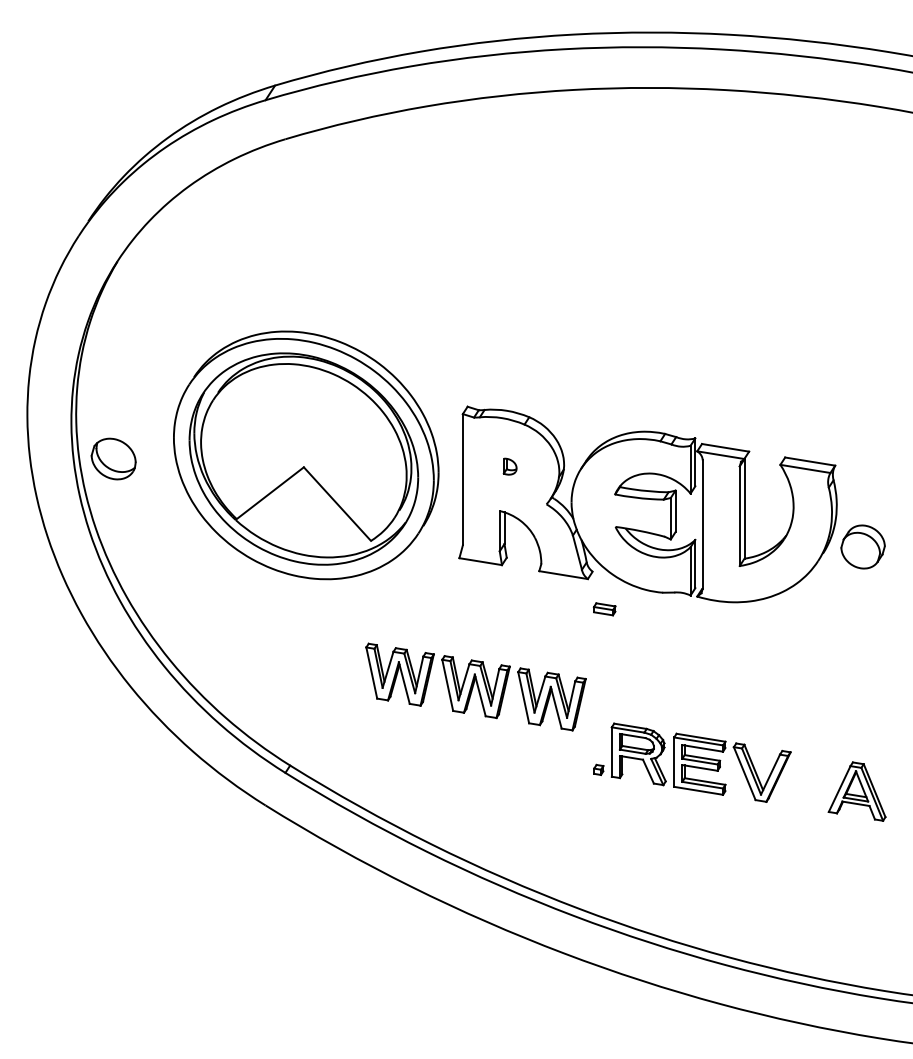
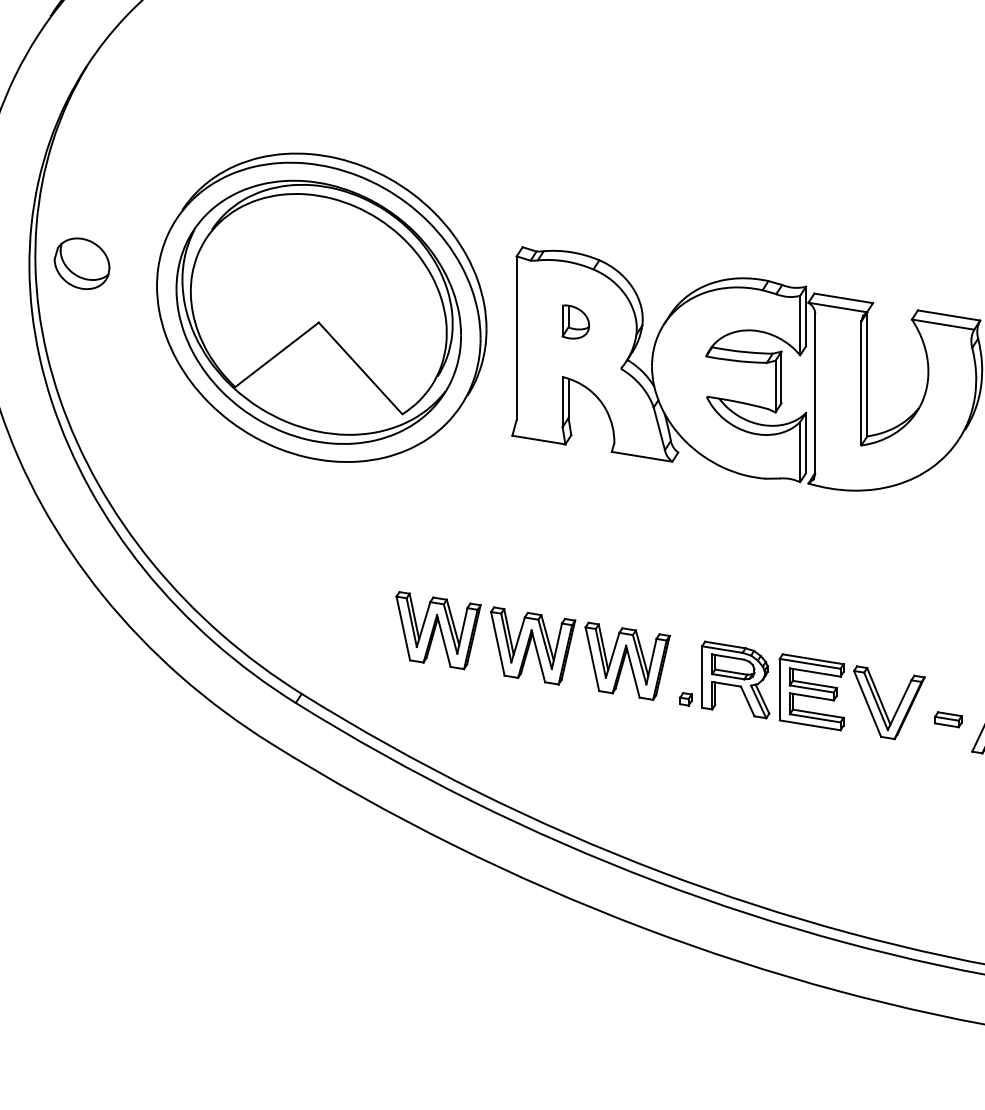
part: (113, 458) -> (81, 263), moved
part: (509, 466) -> (574, 321), size x1.67
part: (604, 609) -> (948, 719), moved
part: (475, 686) -> (532, 645), moved

